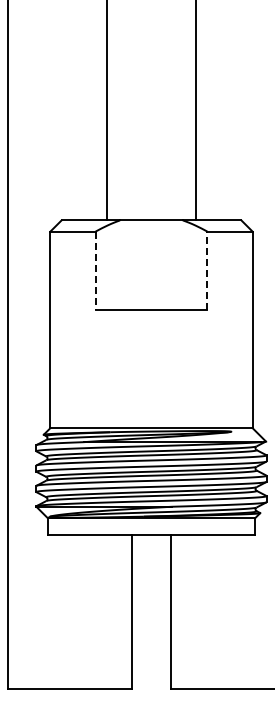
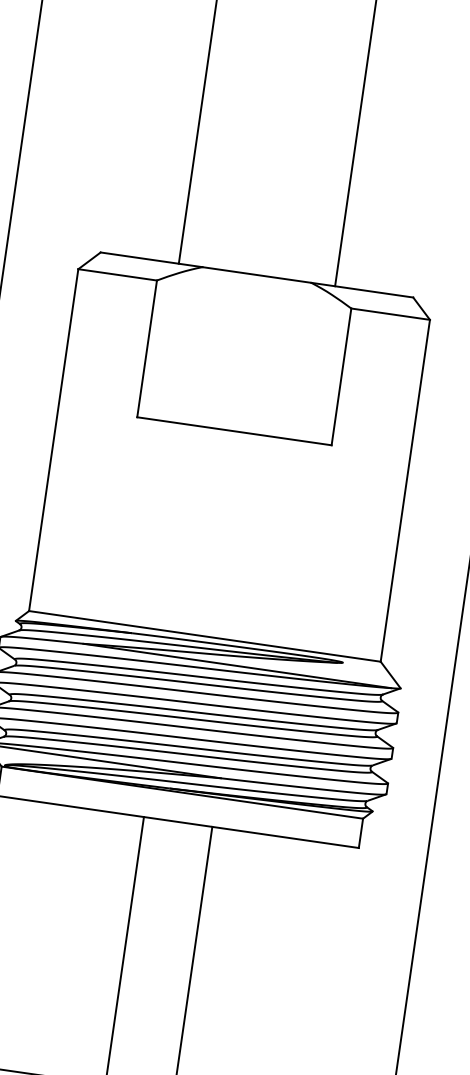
line: (207, 270) -> (341, 376), dashed -> solid
line: (95, 271) -> (146, 349), dashed -> solid

